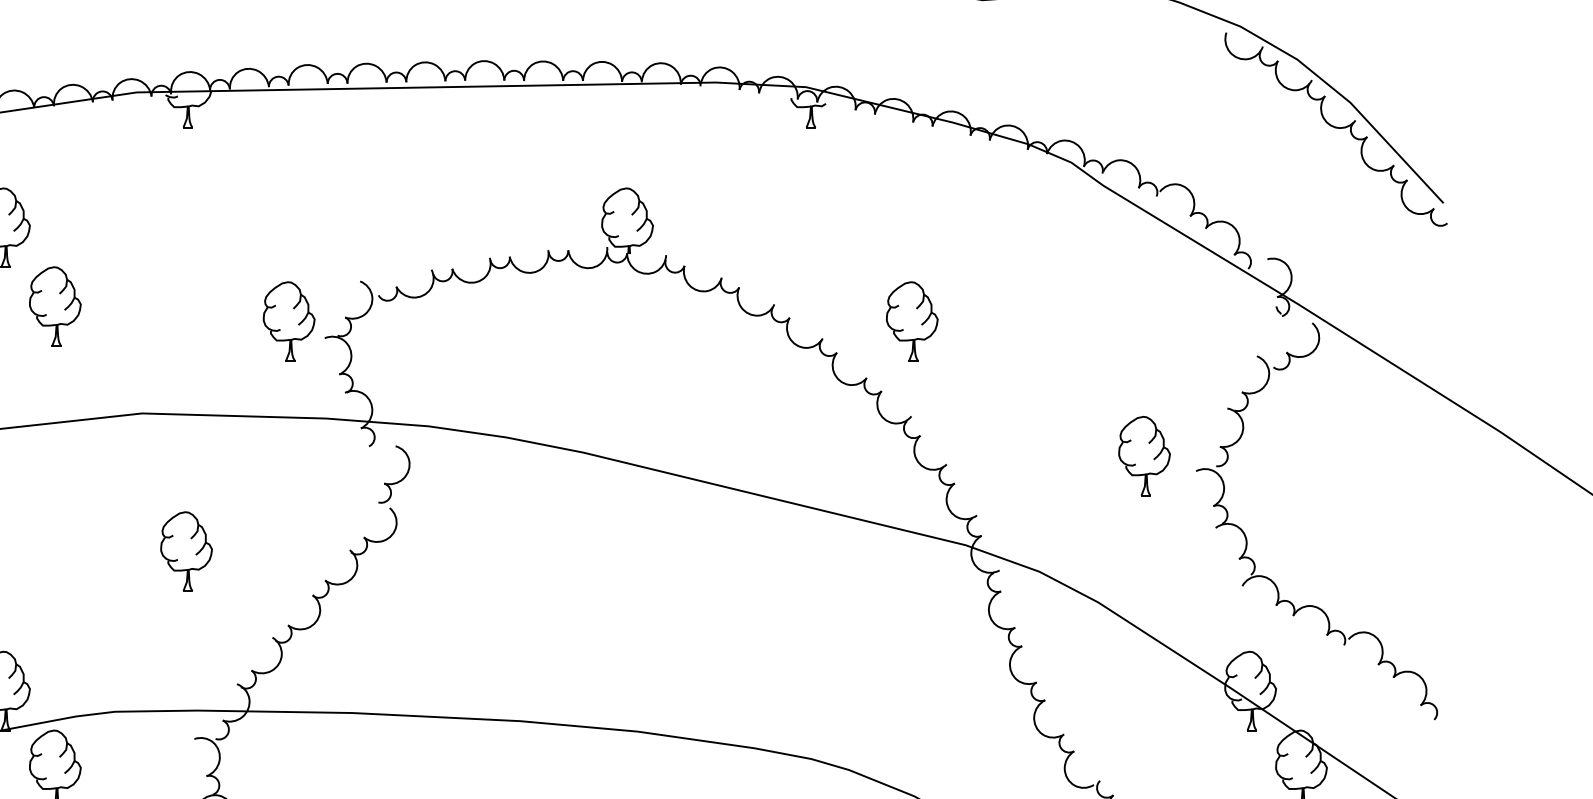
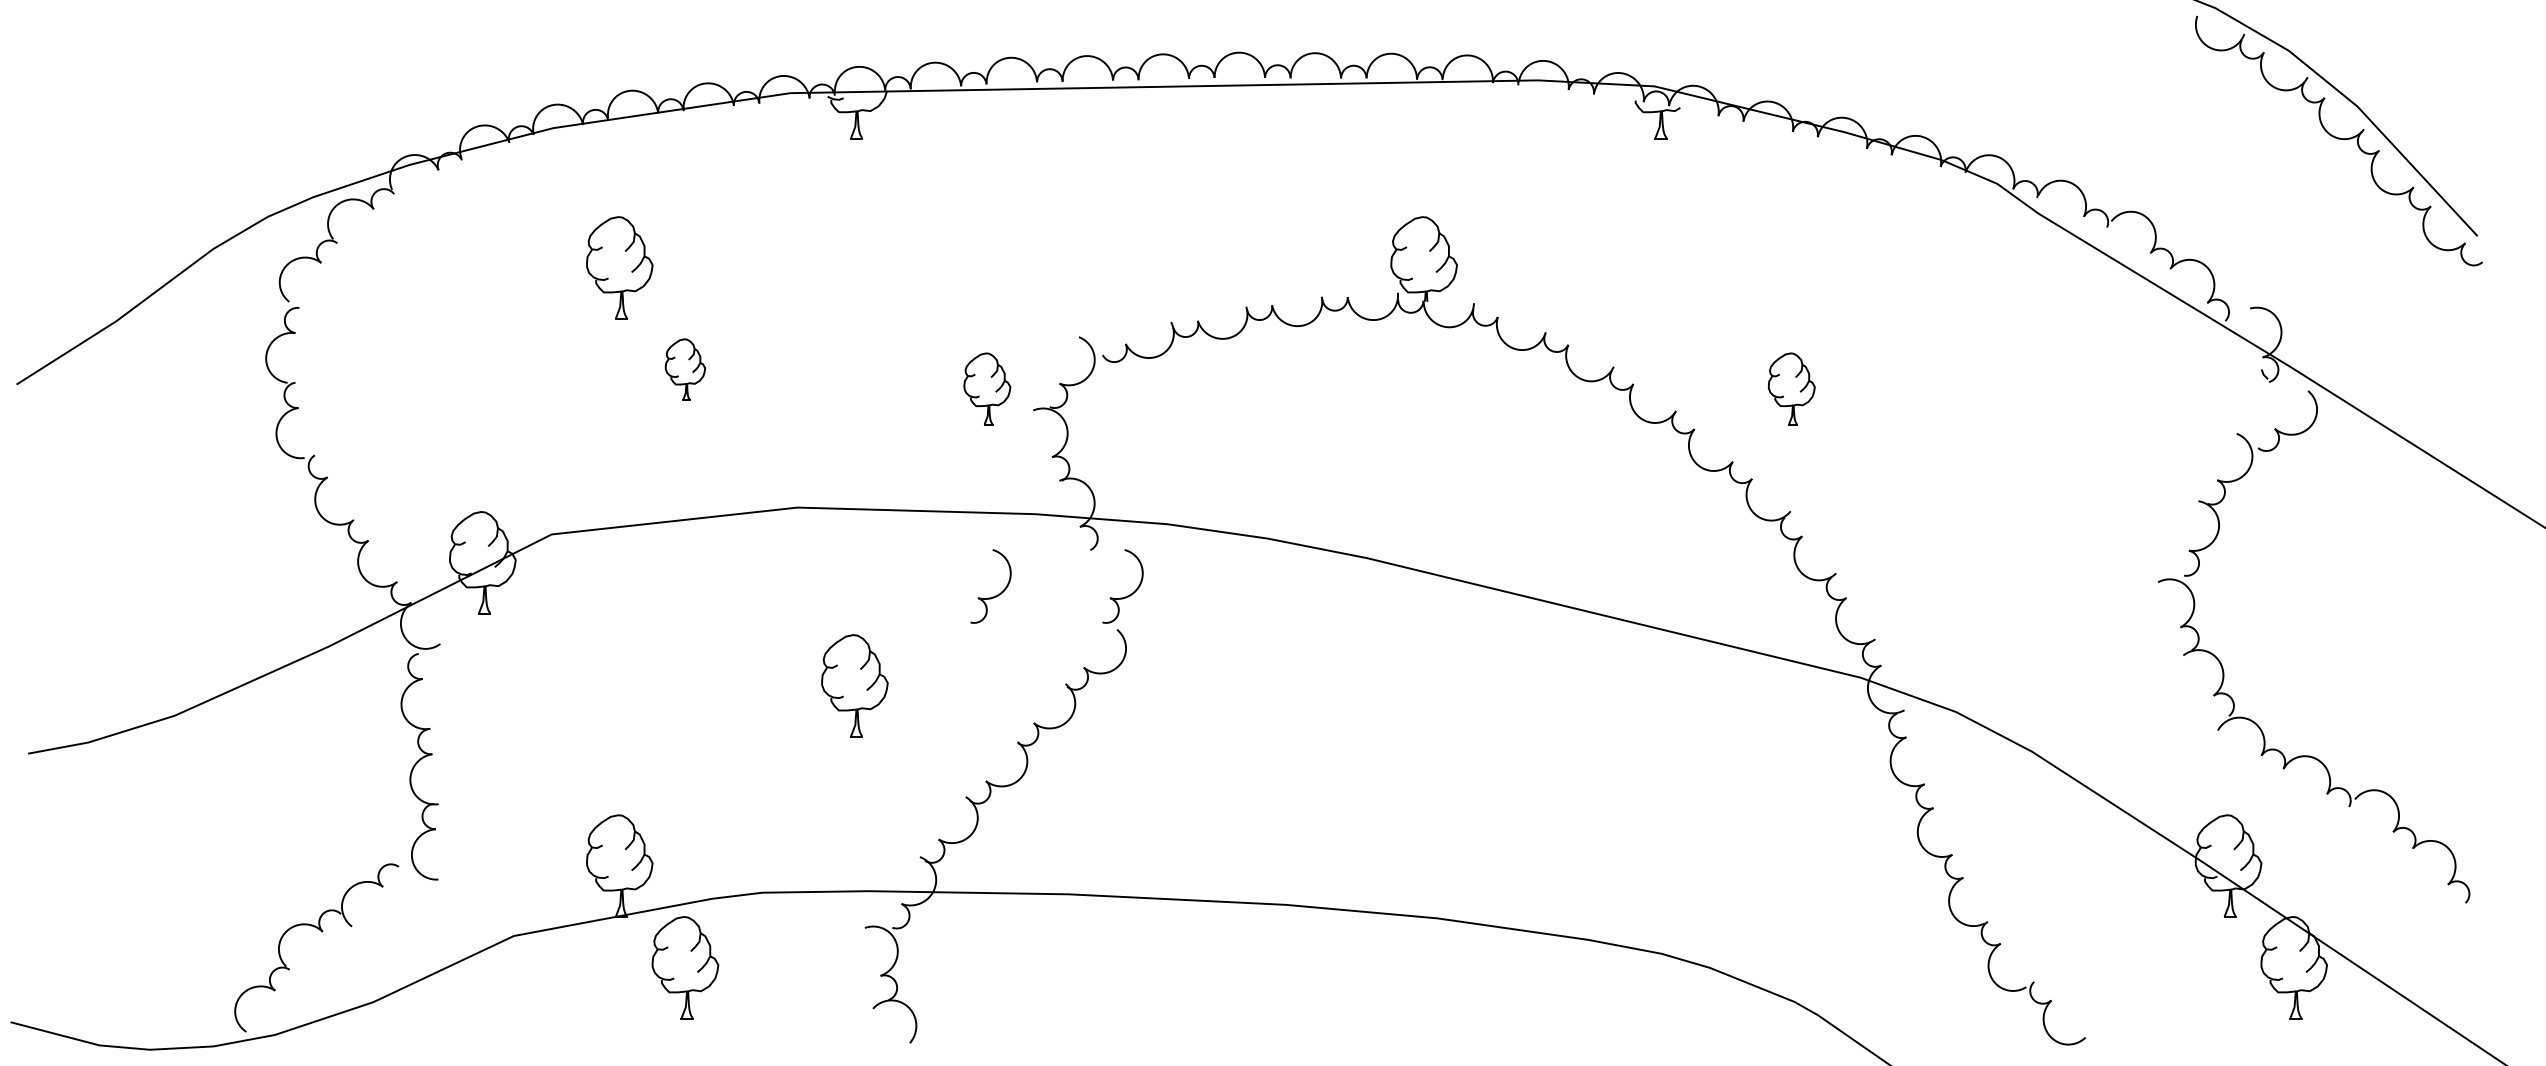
part: (55, 306) -> (685, 369), size x0.6
part: (289, 321) -> (987, 388), size x0.7
part: (912, 321) -> (1791, 388), size x0.7
part: (1144, 455) -> (2091, 562), removed
part: (293, 482) -> (992, 596), added

